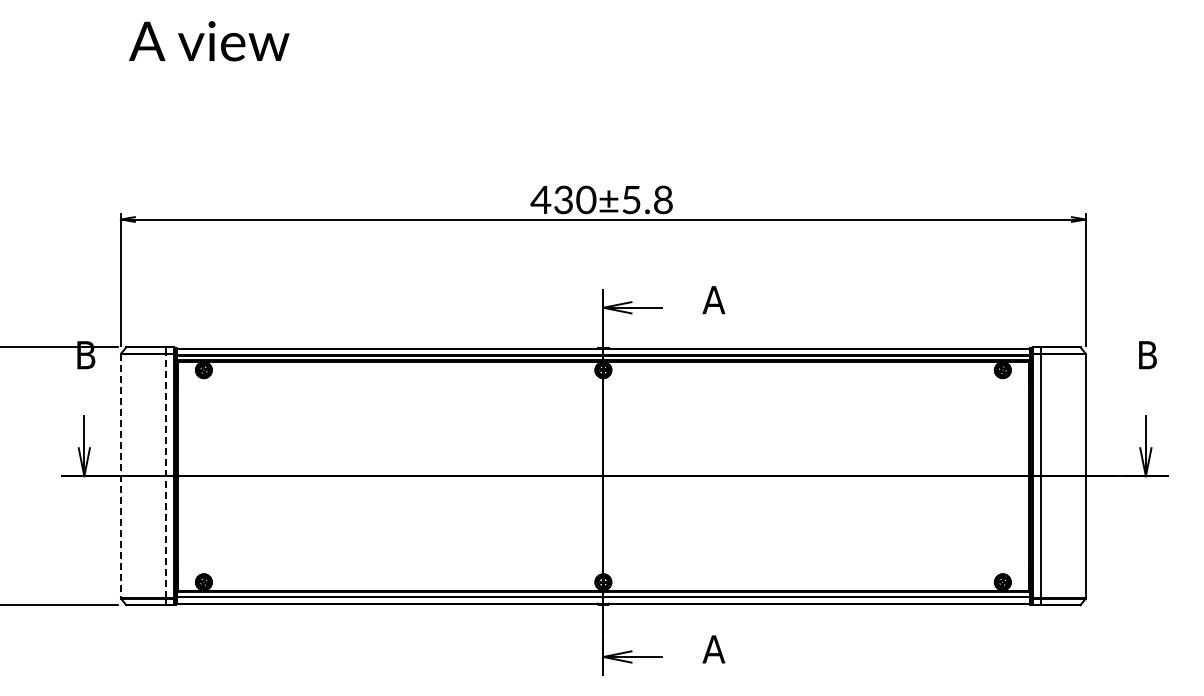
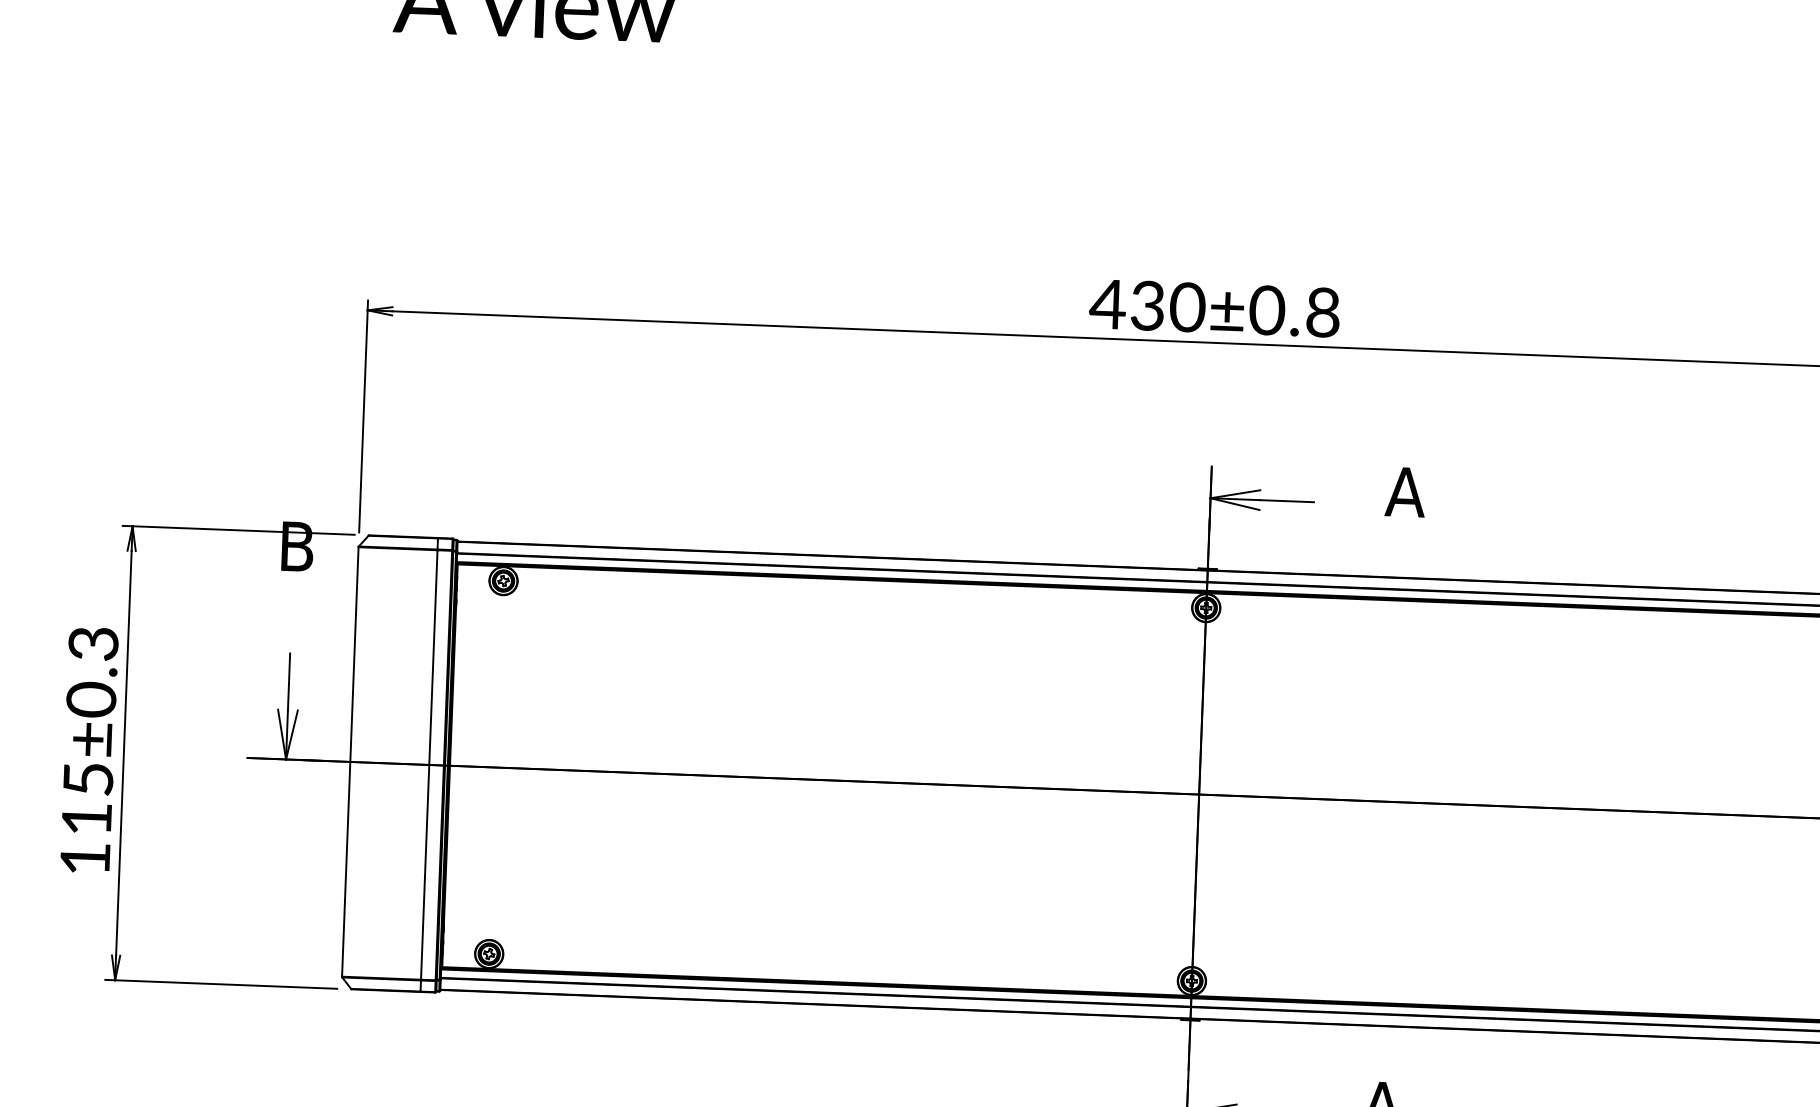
text: (631, 199) -> (1267, 309), 430±5.8 -> 430±0.8
line: (165, 475) -> (428, 763), dashed -> solid
line: (120, 476) -> (349, 762), dashed -> solid

